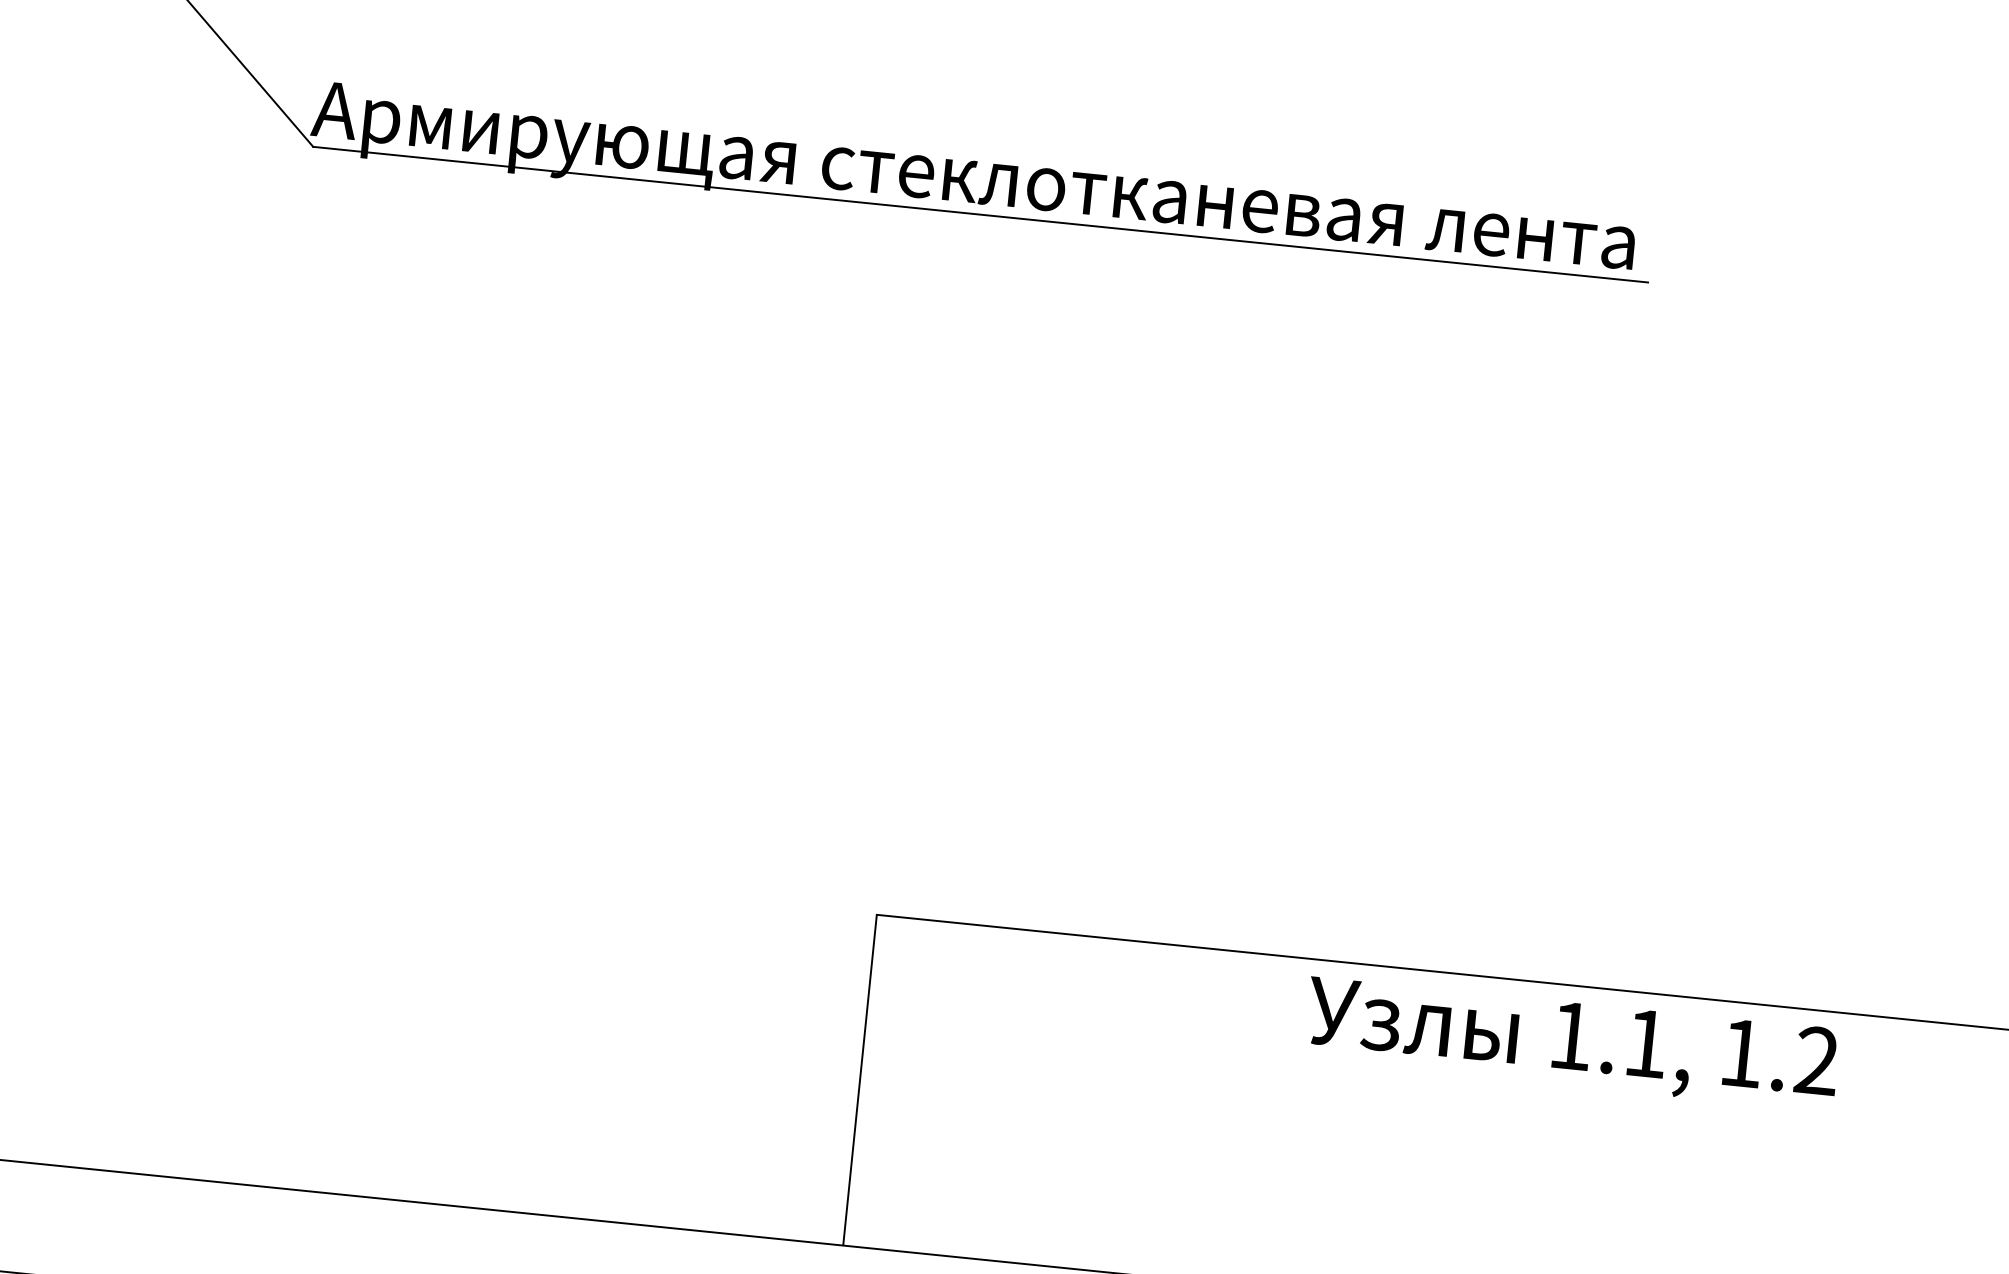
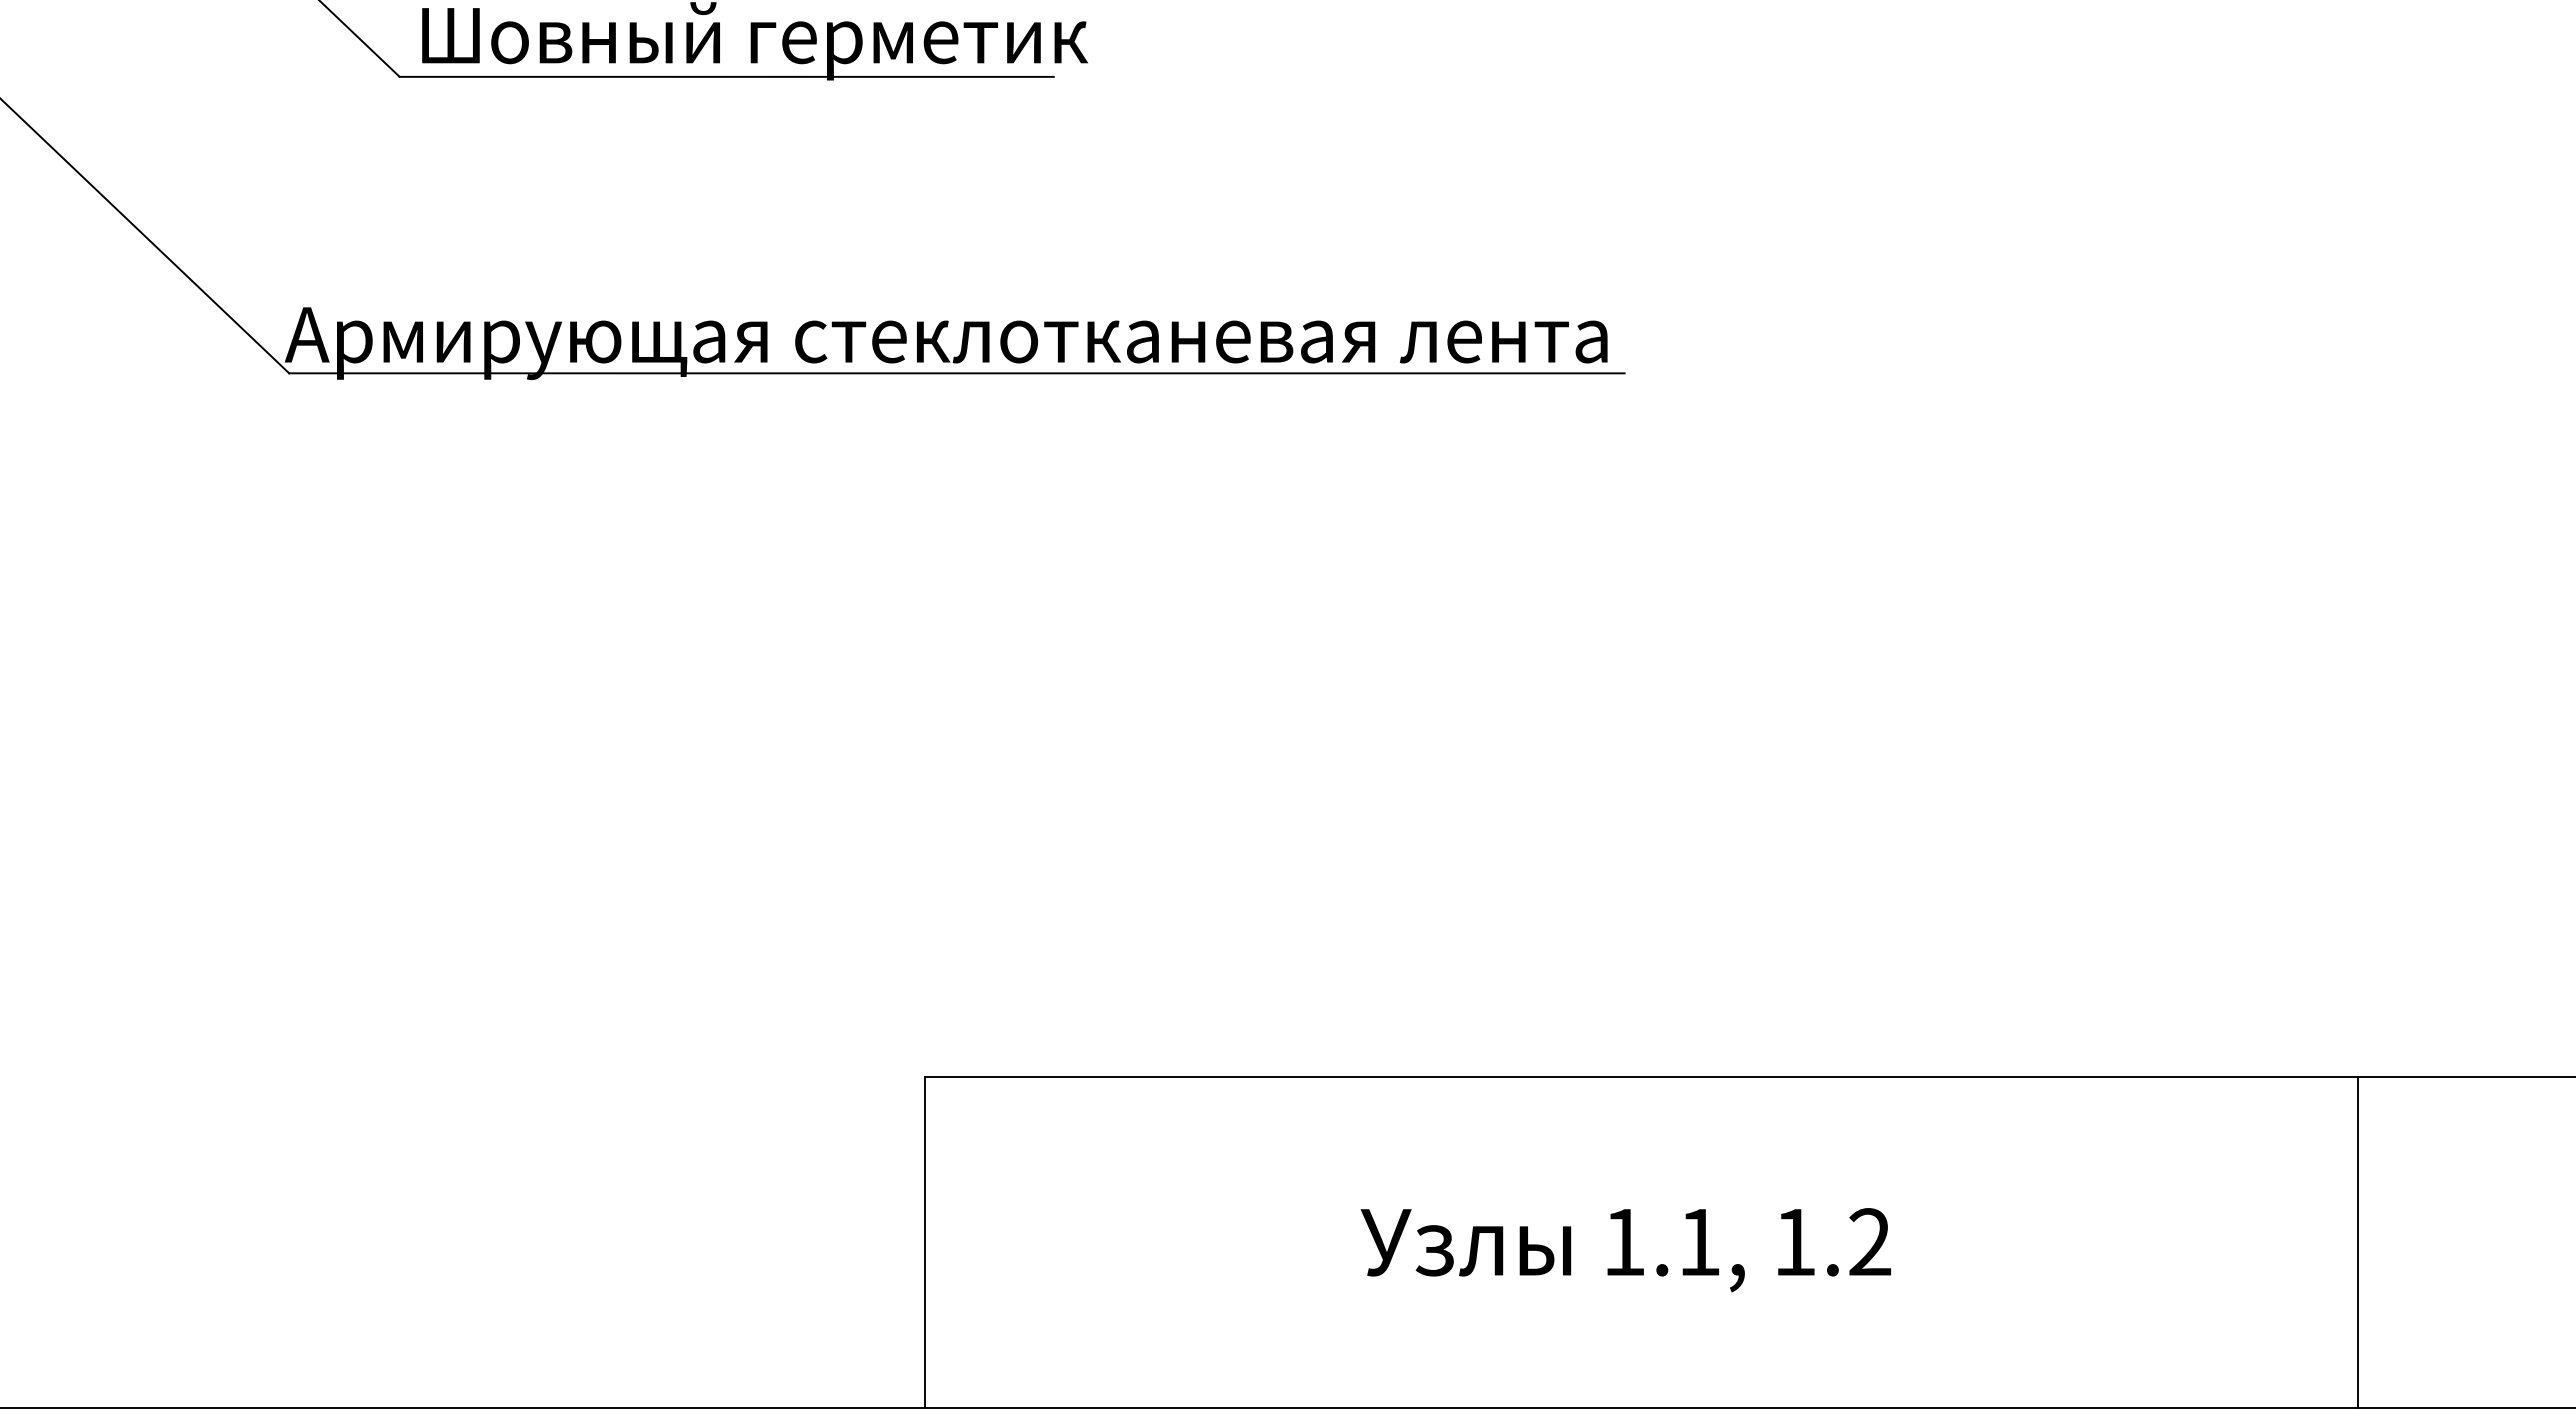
text: (1571, 1044) -> (1625, 1250), moved

